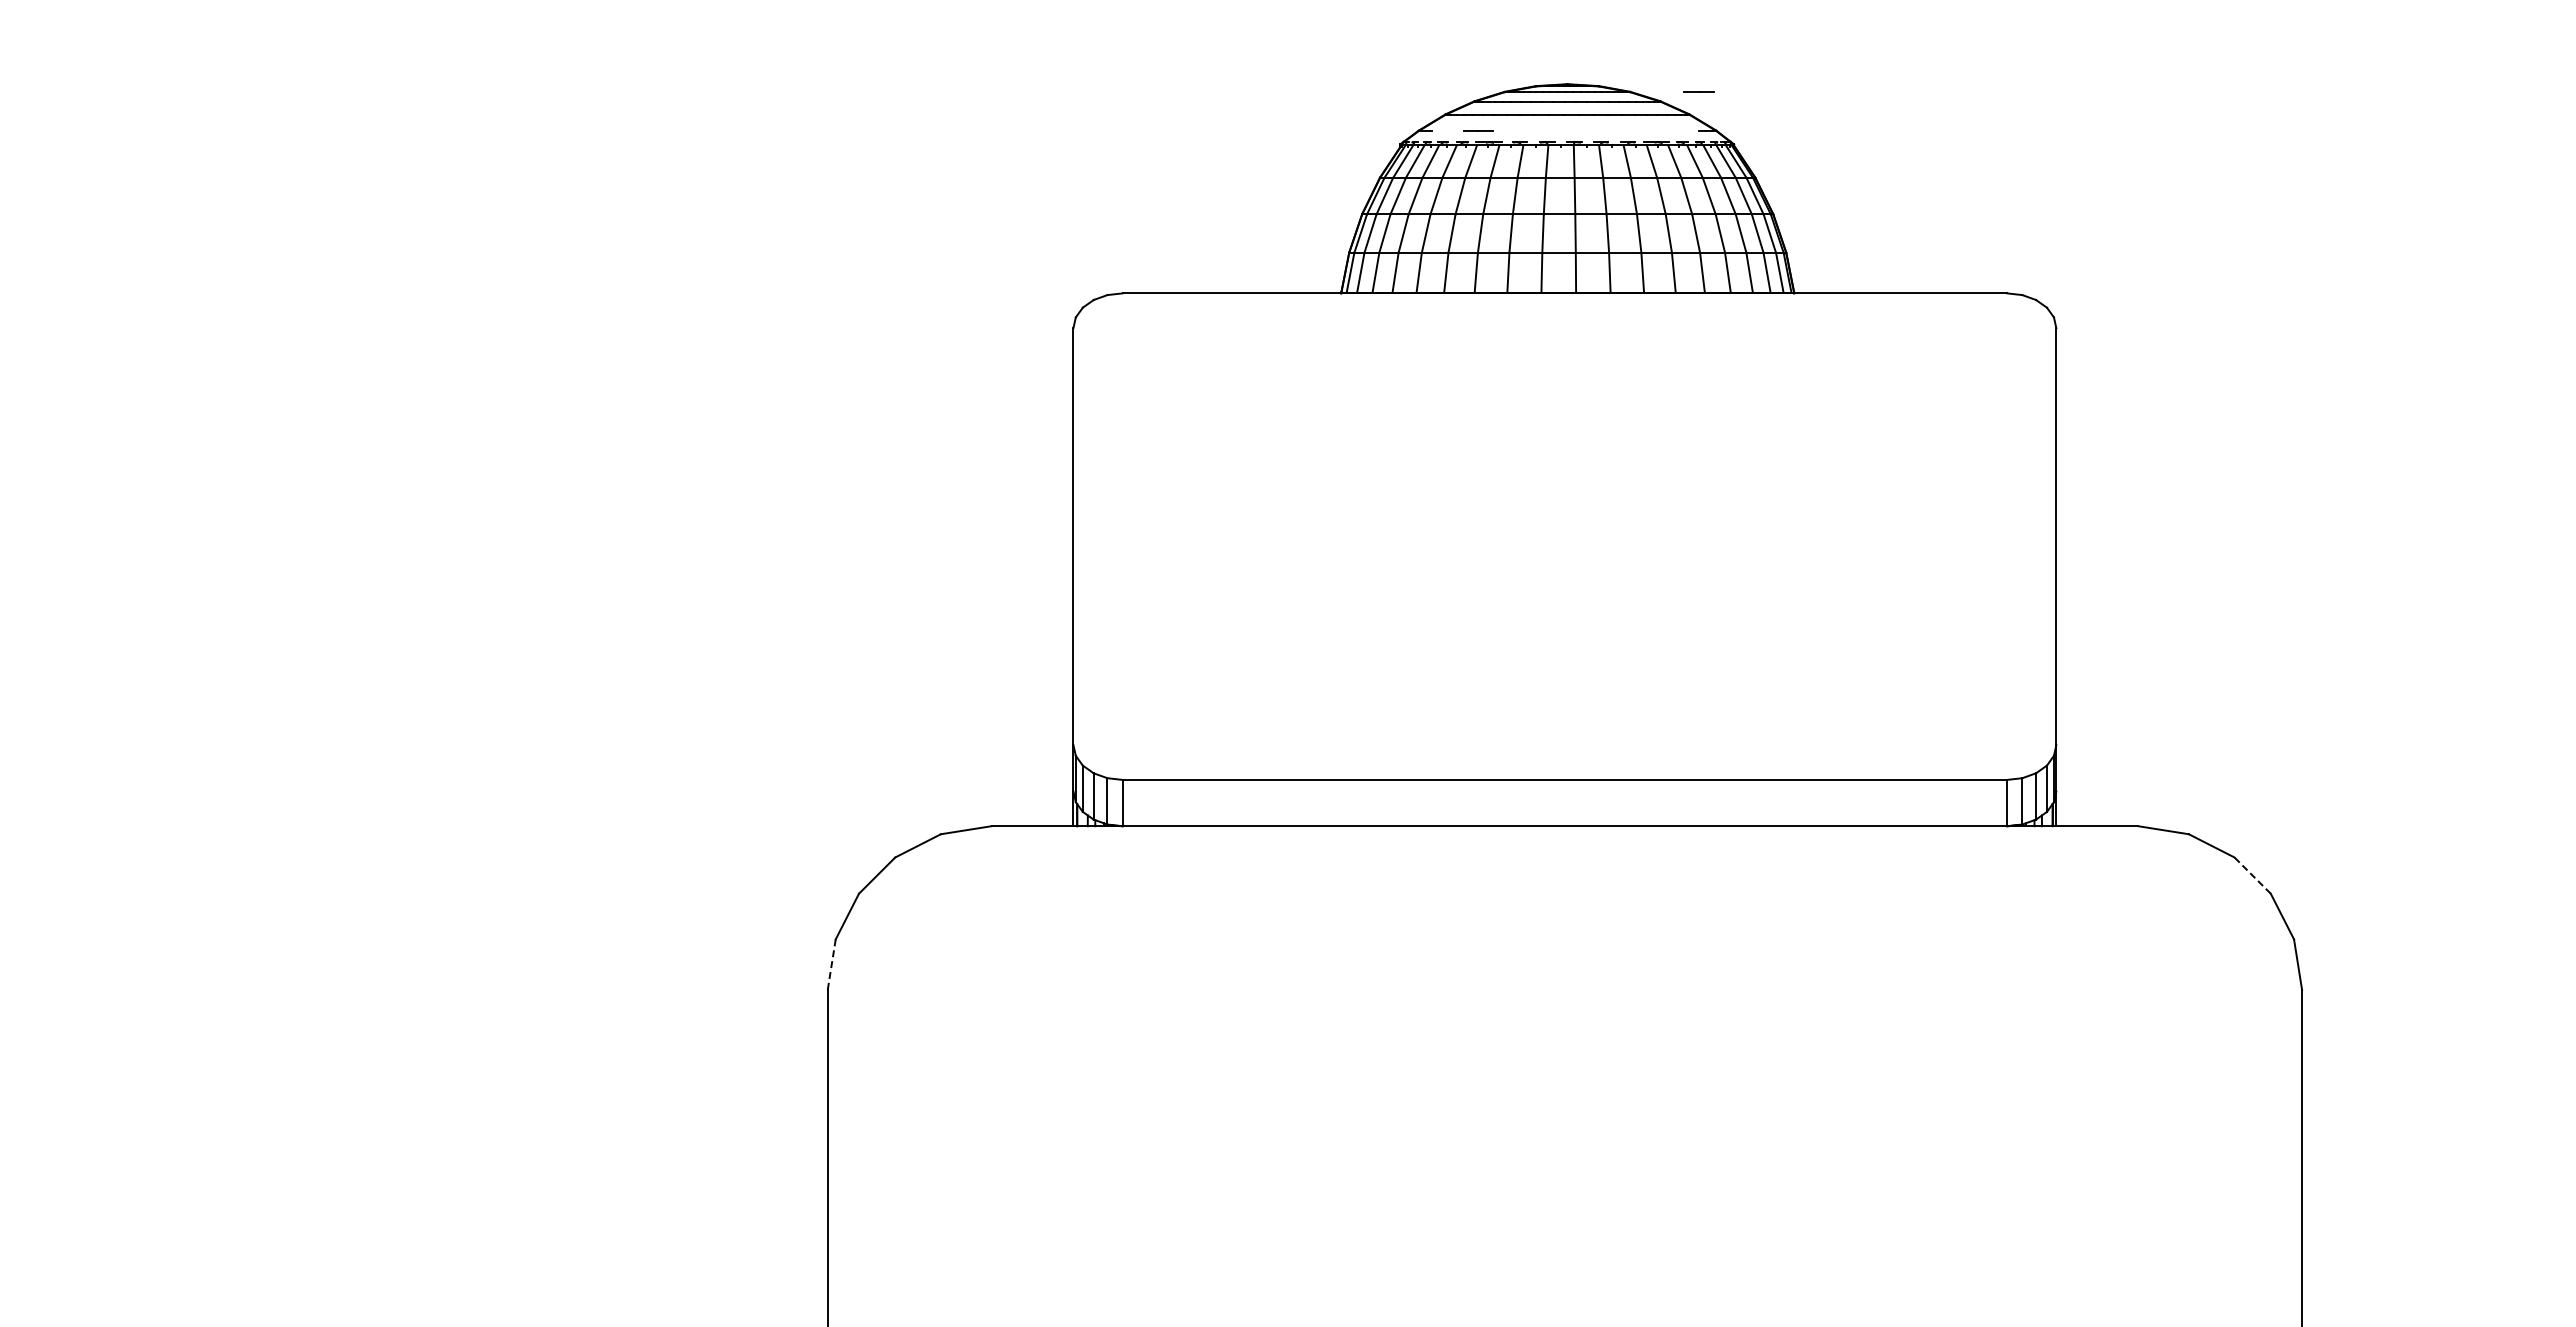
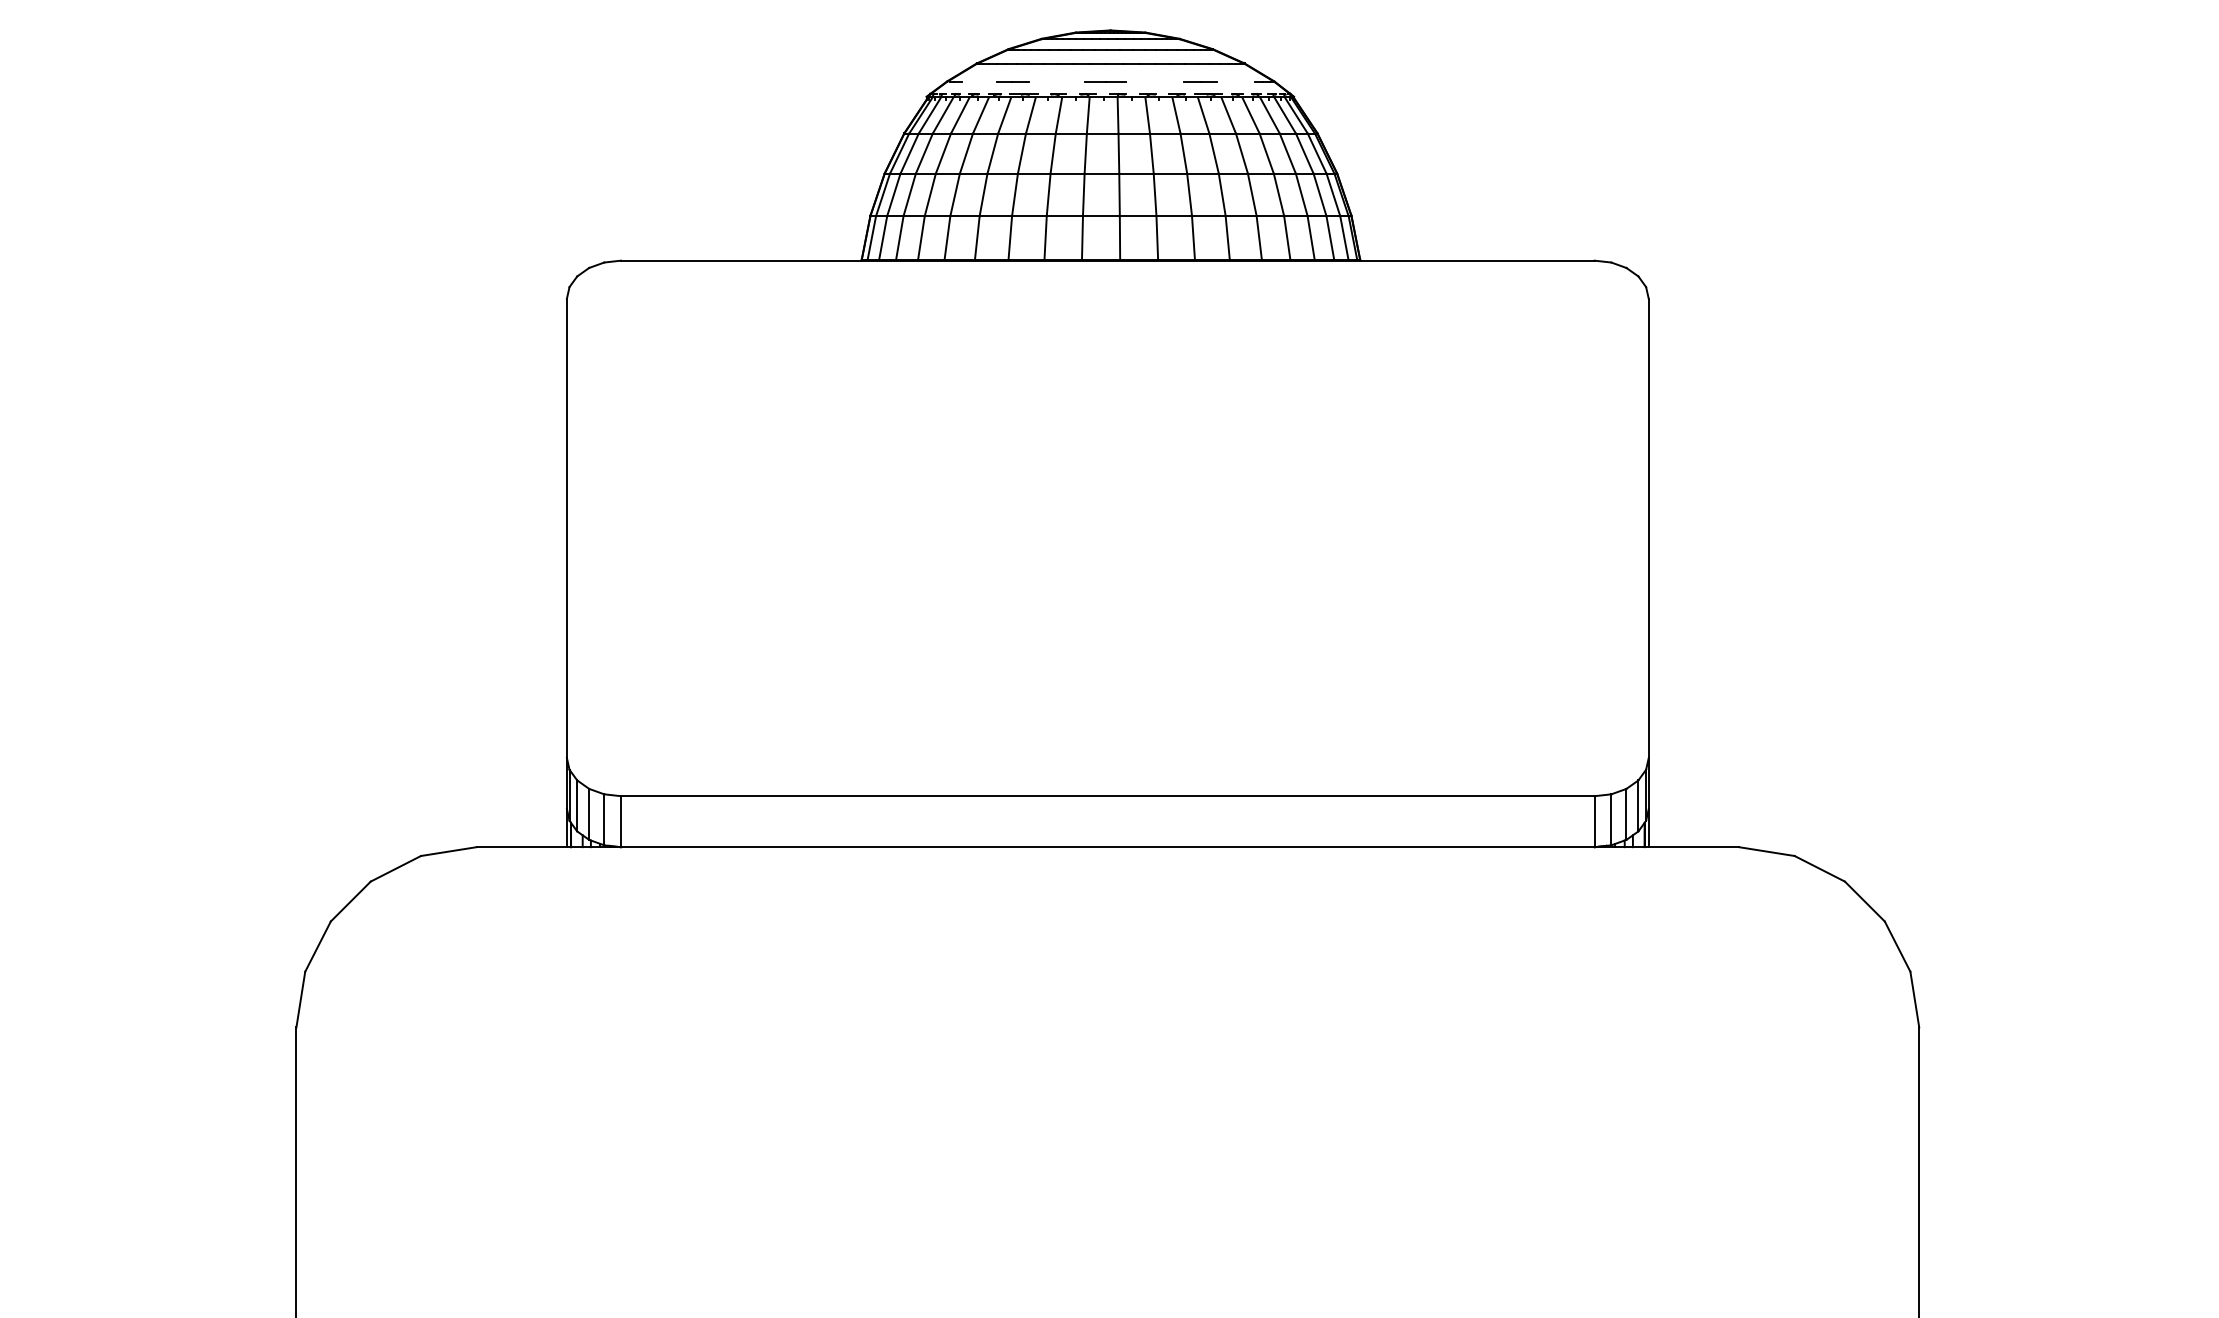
line: (1698, 91) -> (1199, 81), moved
line: (1562, 130) -> (1105, 81), added
line: (2252, 875) -> (1864, 901), dashed -> solid
line: (831, 964) -> (300, 999), dashed -> solid

